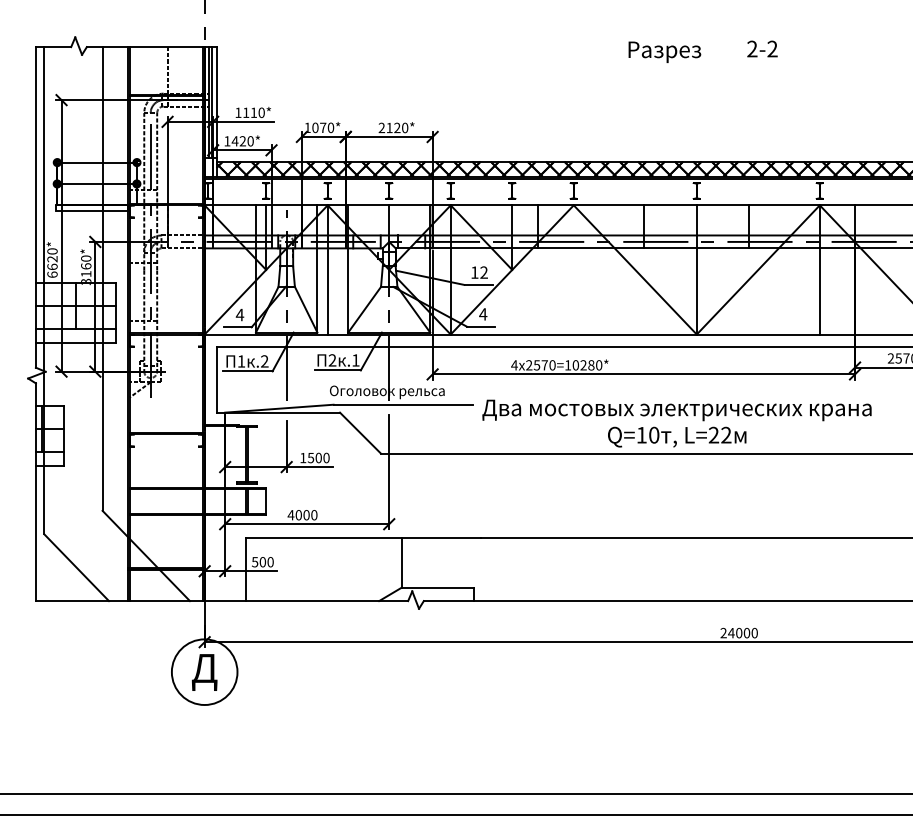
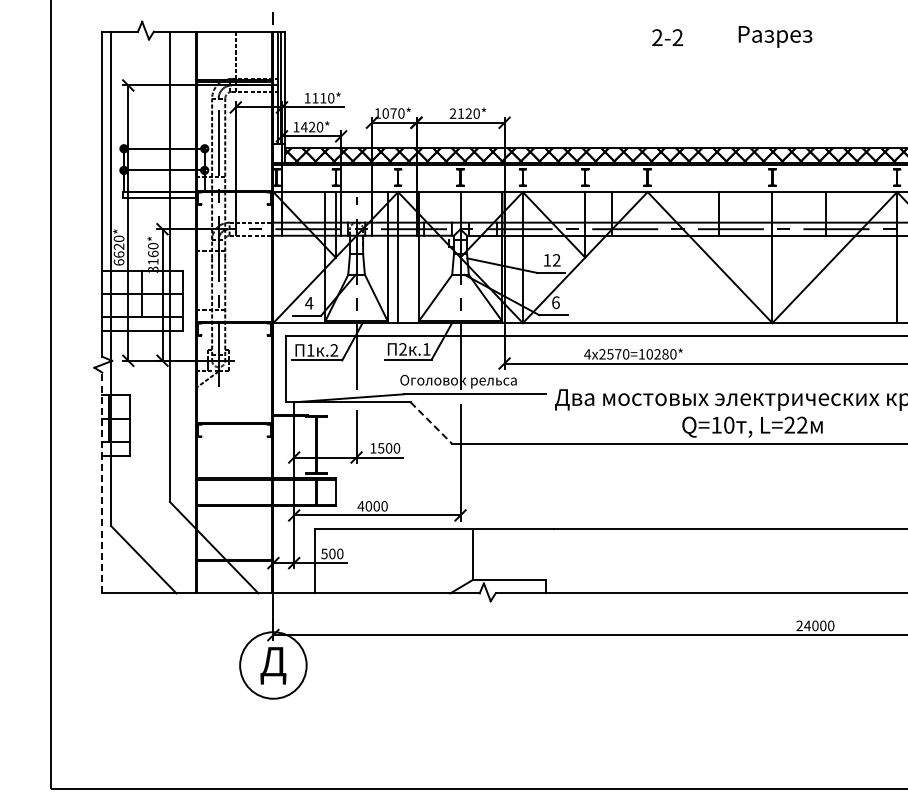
text: (762, 48) -> (667, 37), moved
text: (664, 51) -> (775, 36), moved
text: (483, 314) -> (556, 302), 4 -> 6
line: (360, 433) -> (431, 423), solid -> dashed
line: (35, 492) -> (101, 483), solid -> dashed

